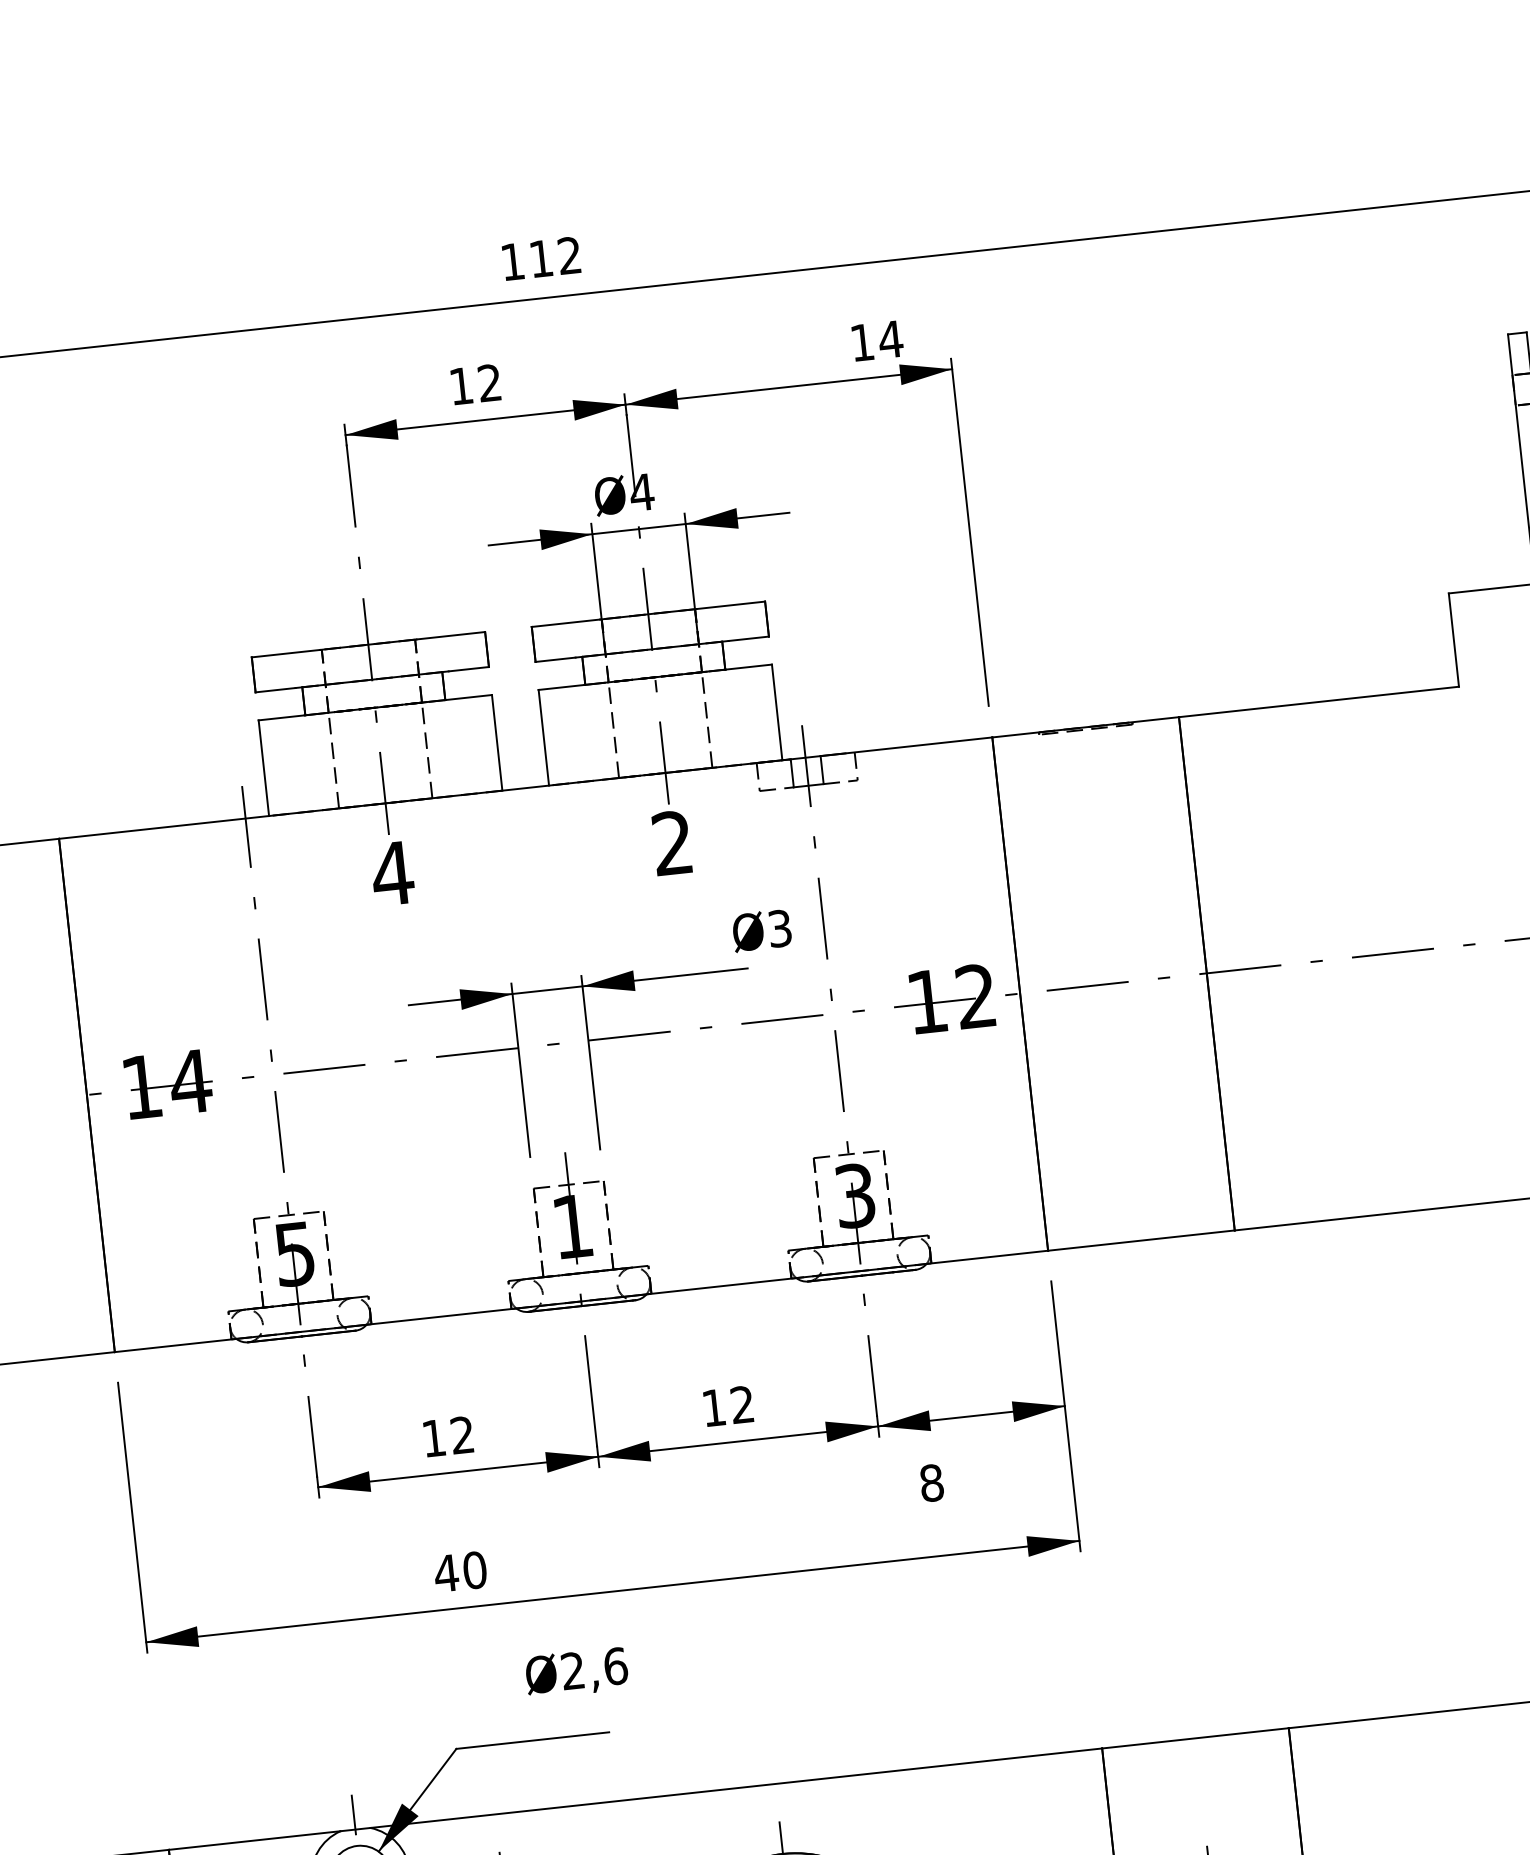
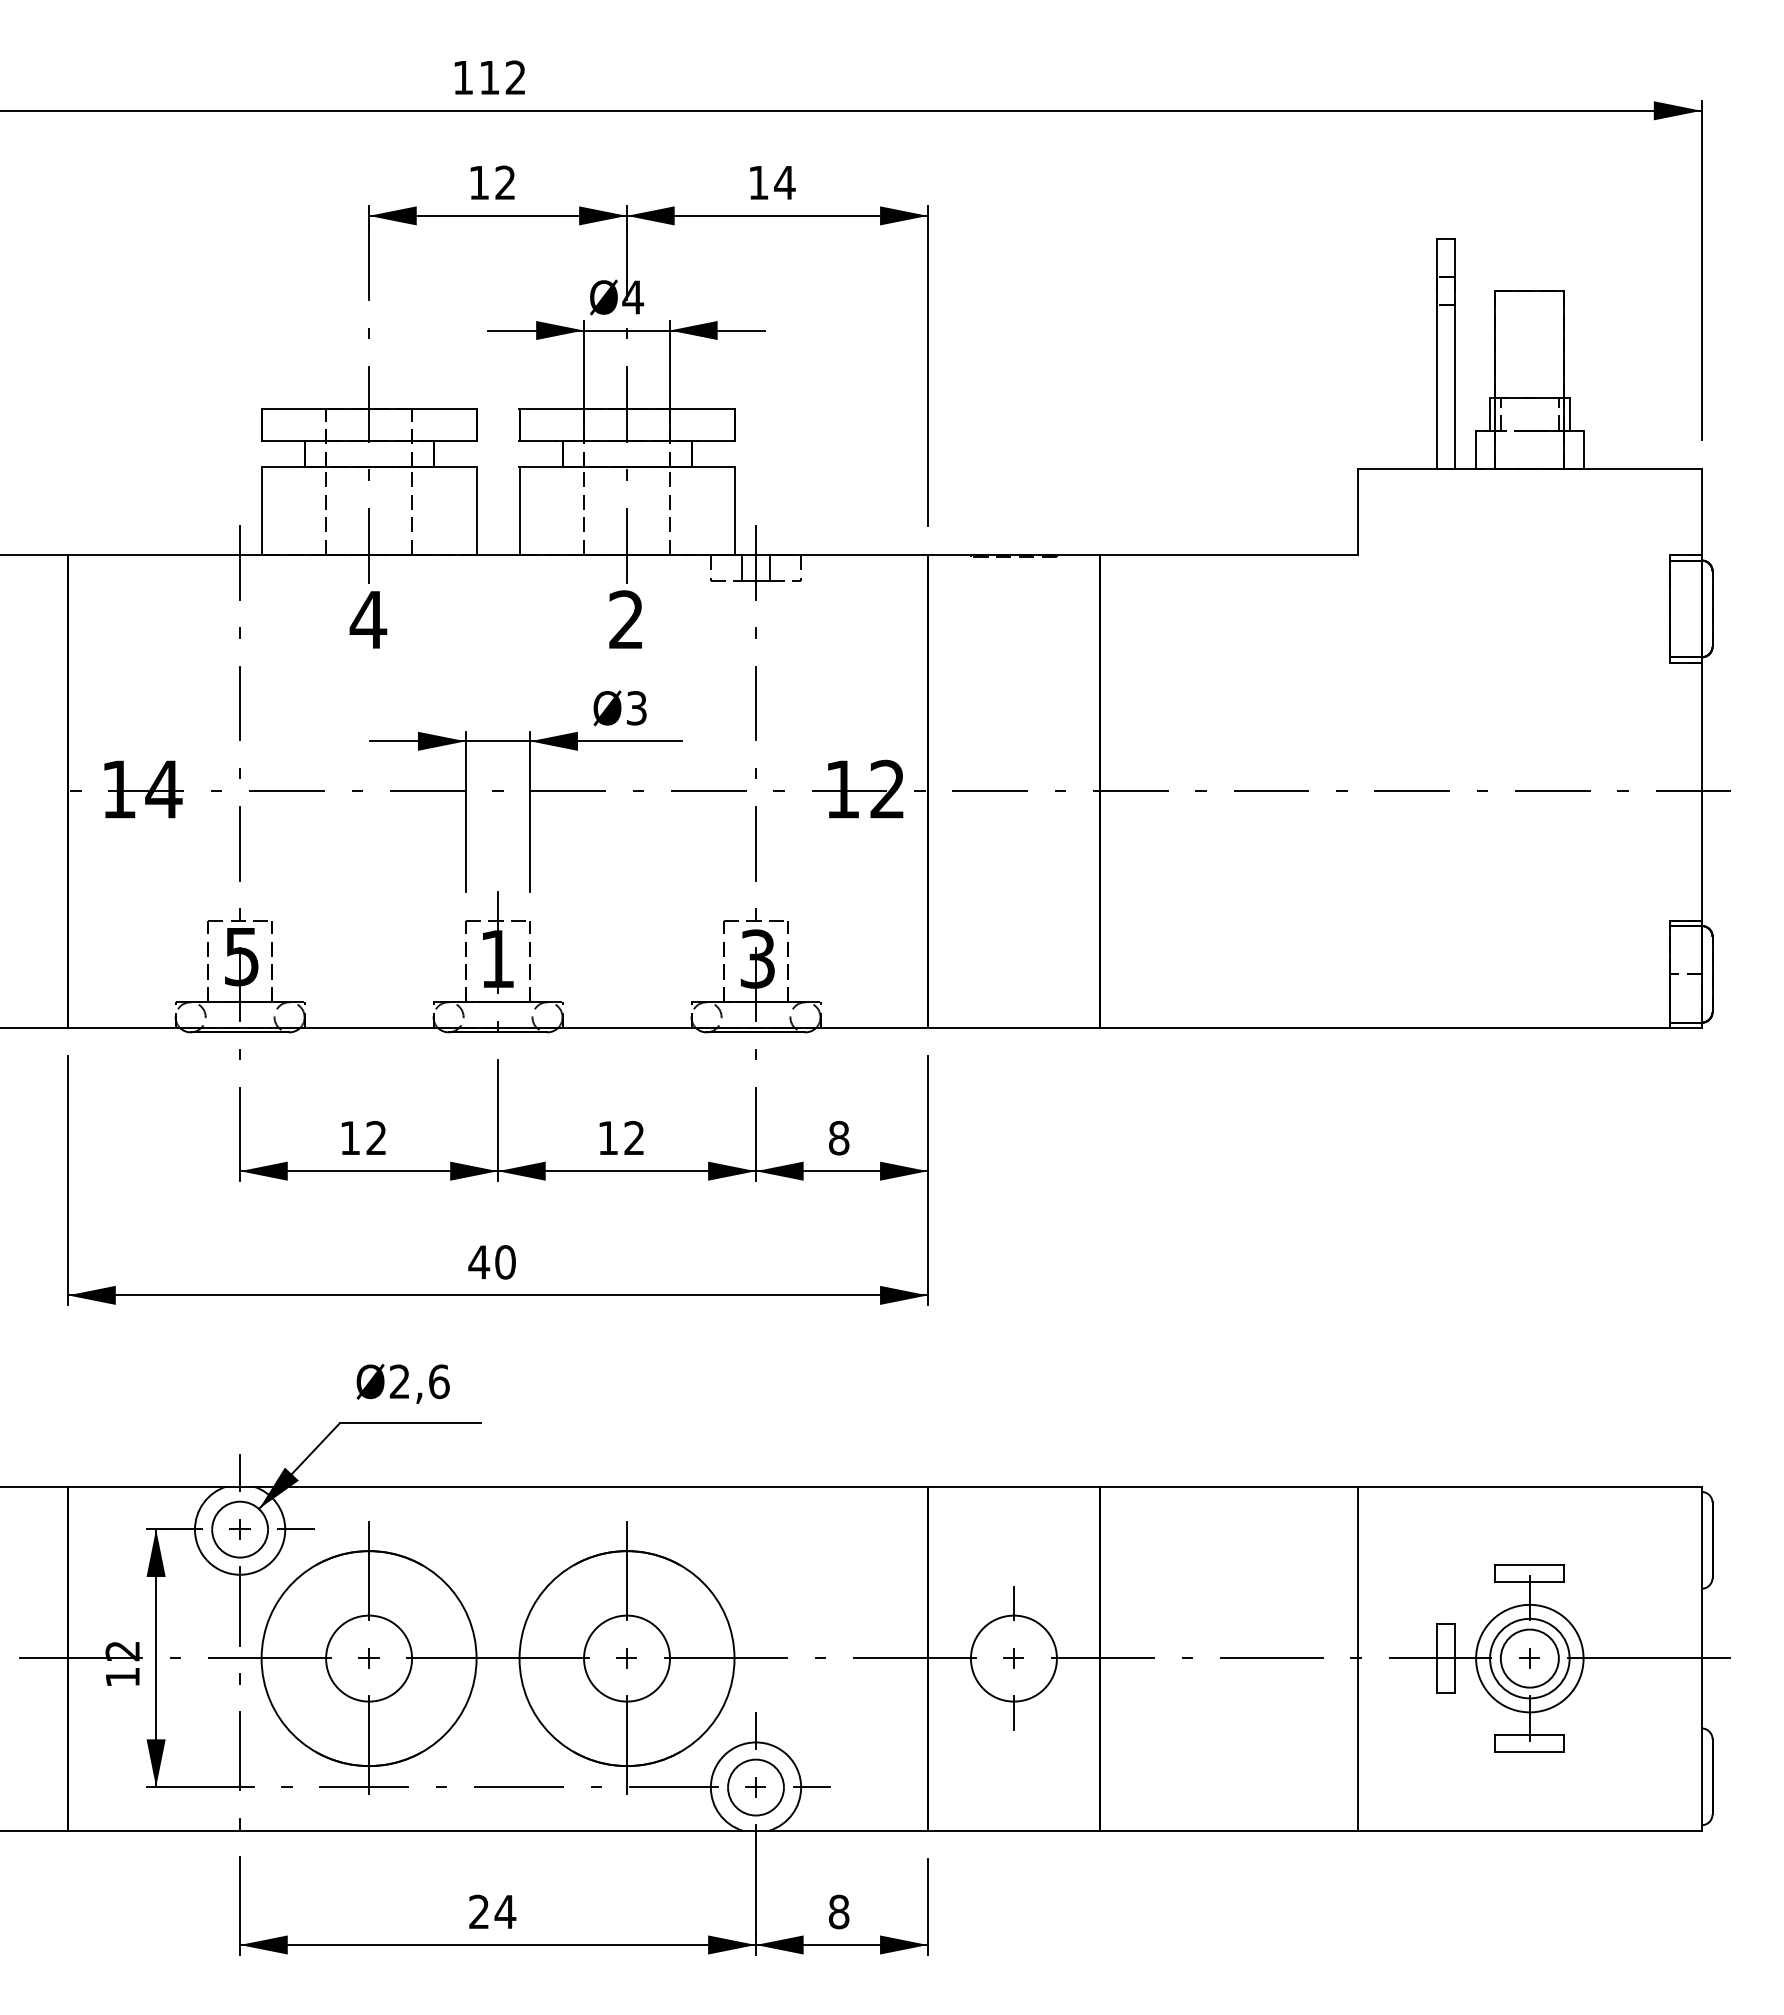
text: (541, 258) -> (489, 77), moved
text: (877, 340) -> (772, 182), moved
text: (761, 930) -> (619, 708), moved
text: (932, 1483) -> (839, 1138), moved
text: (459, 1572) -> (491, 1262), moved
text: (576, 1672) -> (402, 1383), moved

